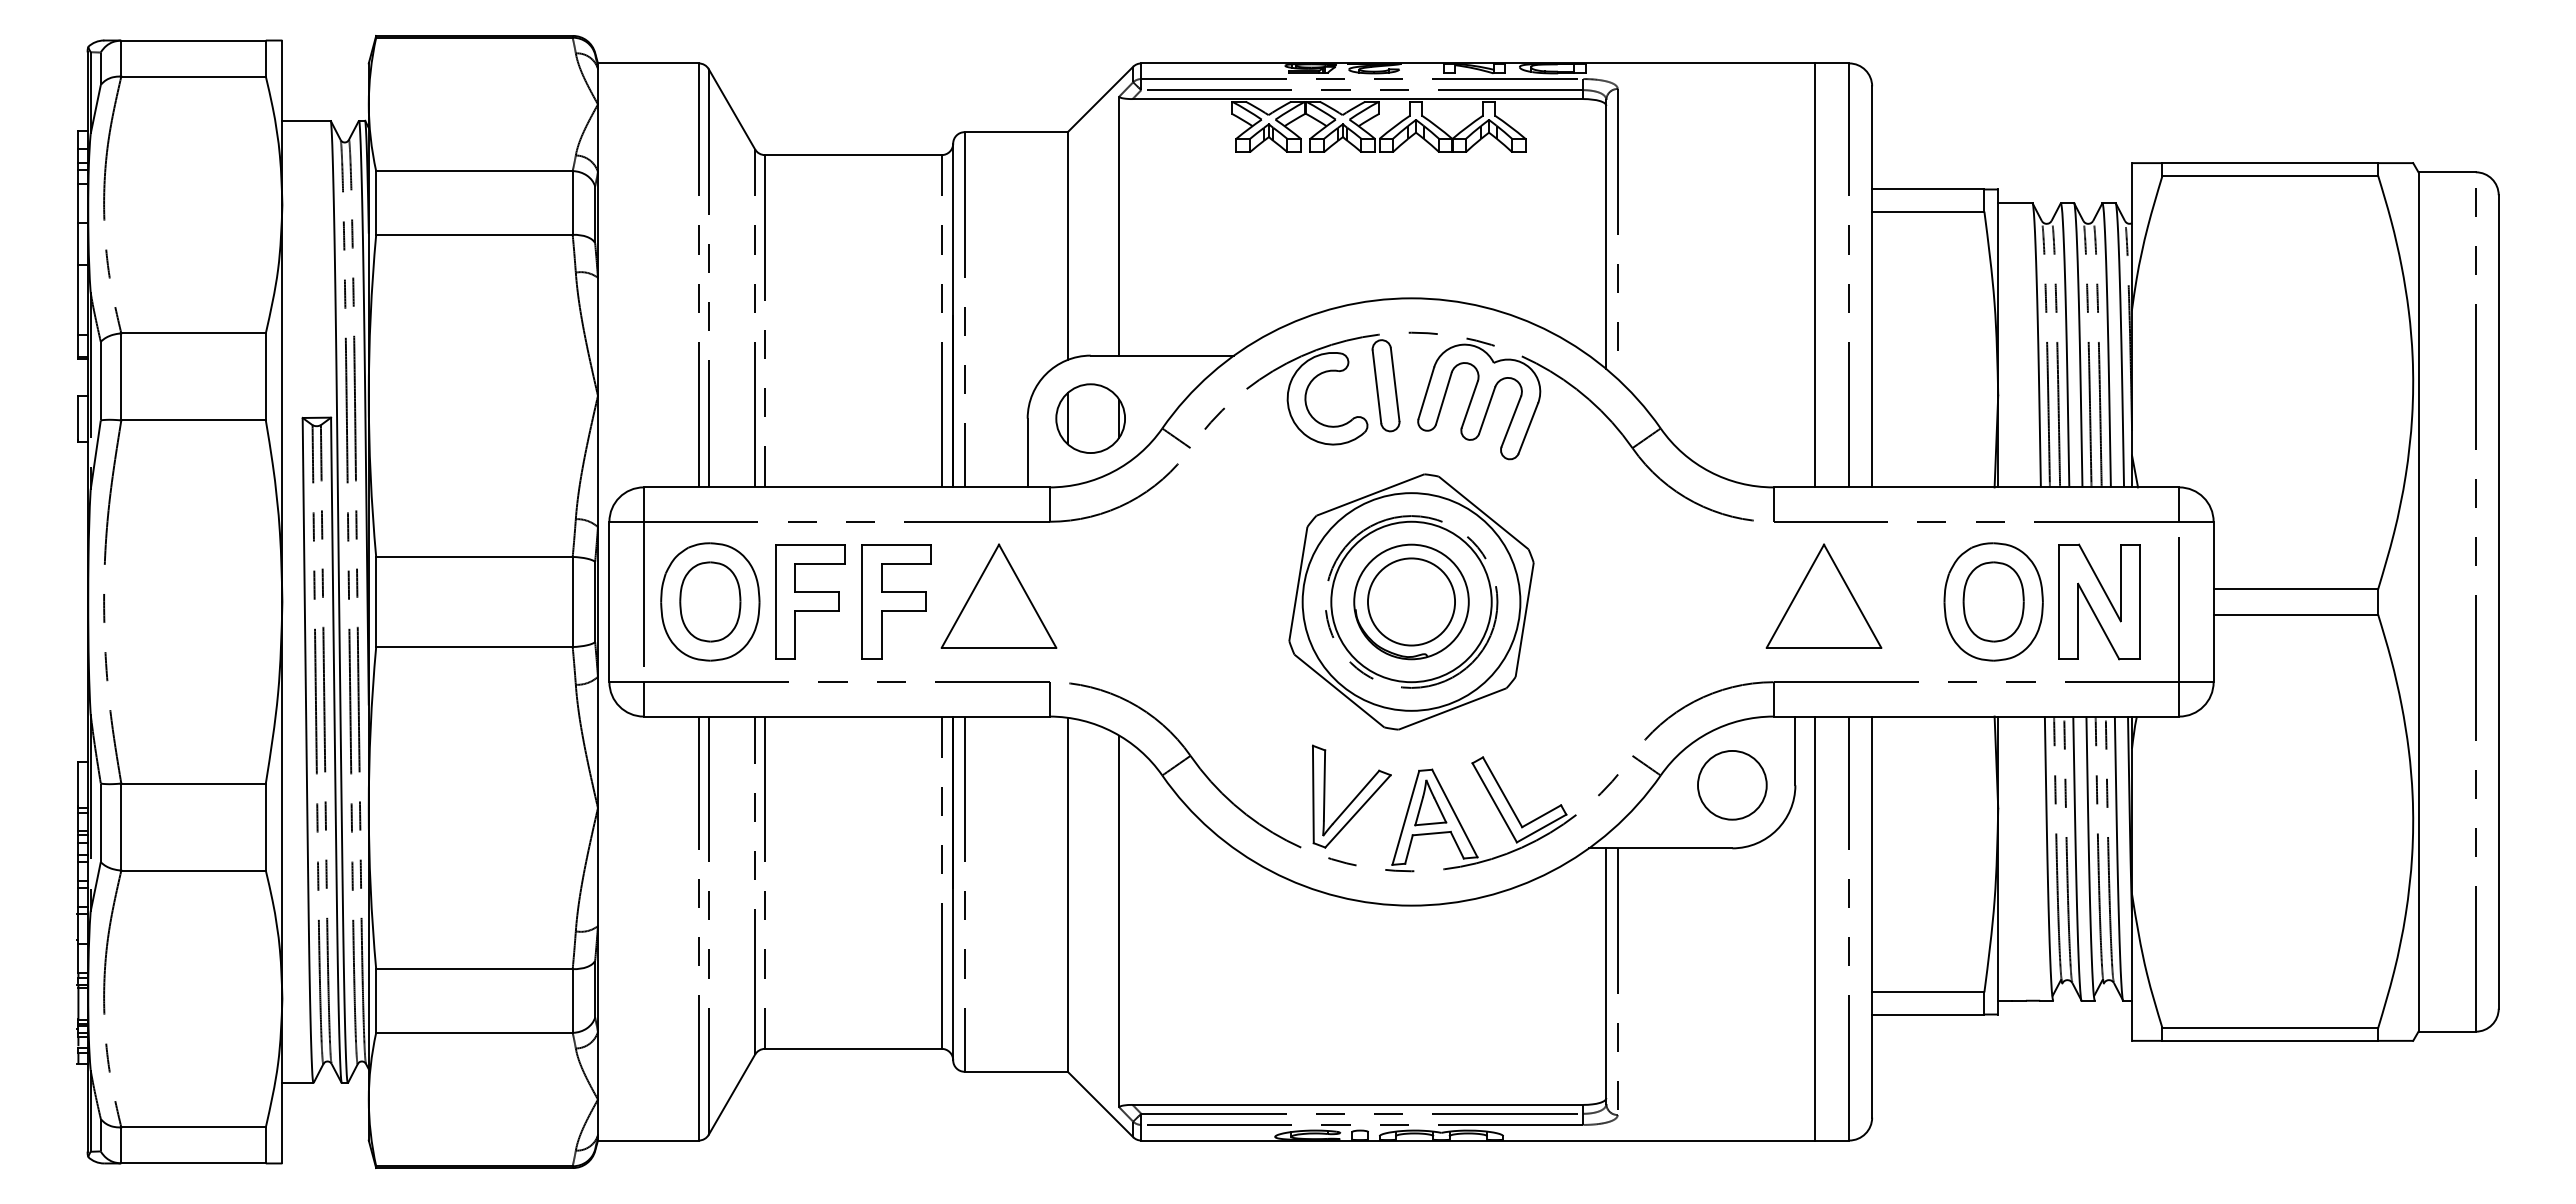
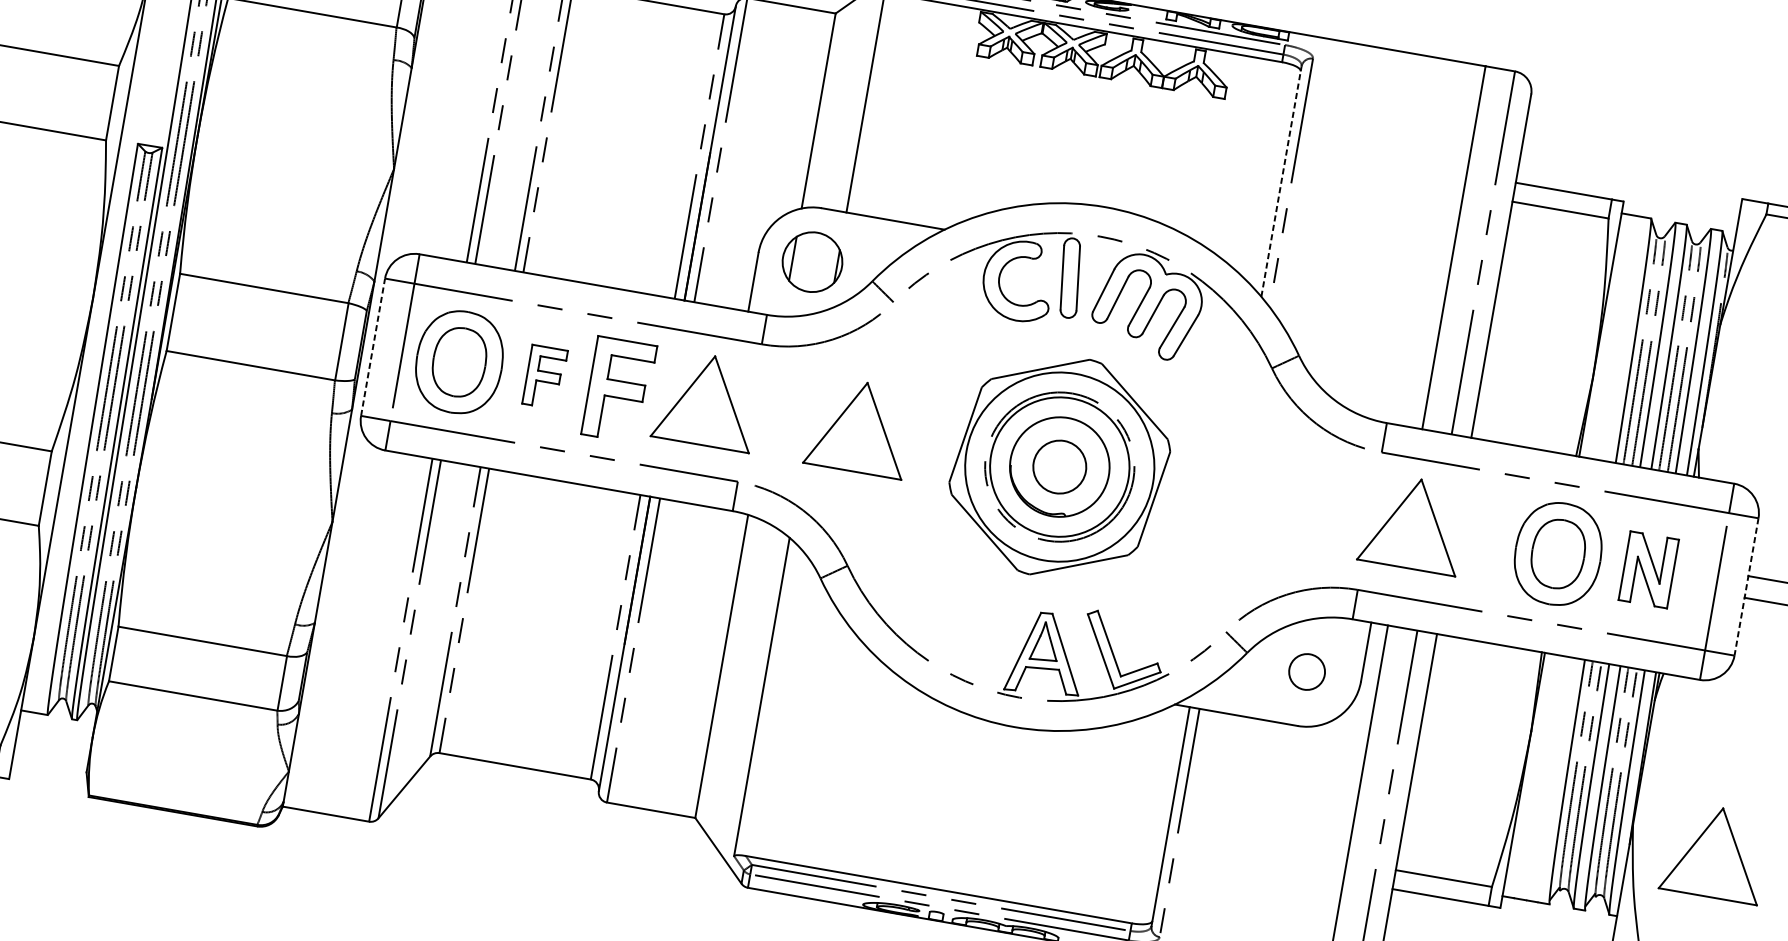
line: (1606, 234) -> (1281, 181), solid -> dashed
part: (1176, 595) -> (859, 426), added
line: (609, 601) -> (373, 346), solid -> dashed
part: (810, 601) -> (545, 376), size x0.6
circle: (1411, 601) -> (1059, 466), size x0.7
part: (2099, 601) -> (1648, 569), size x0.7
line: (2213, 602) -> (1746, 587), solid -> dashed
circle: (1732, 784) -> (1307, 671), size x0.6
part: (1351, 796) -> (979, 624), removed
part: (2230, 908) -> (1715, 851), added

